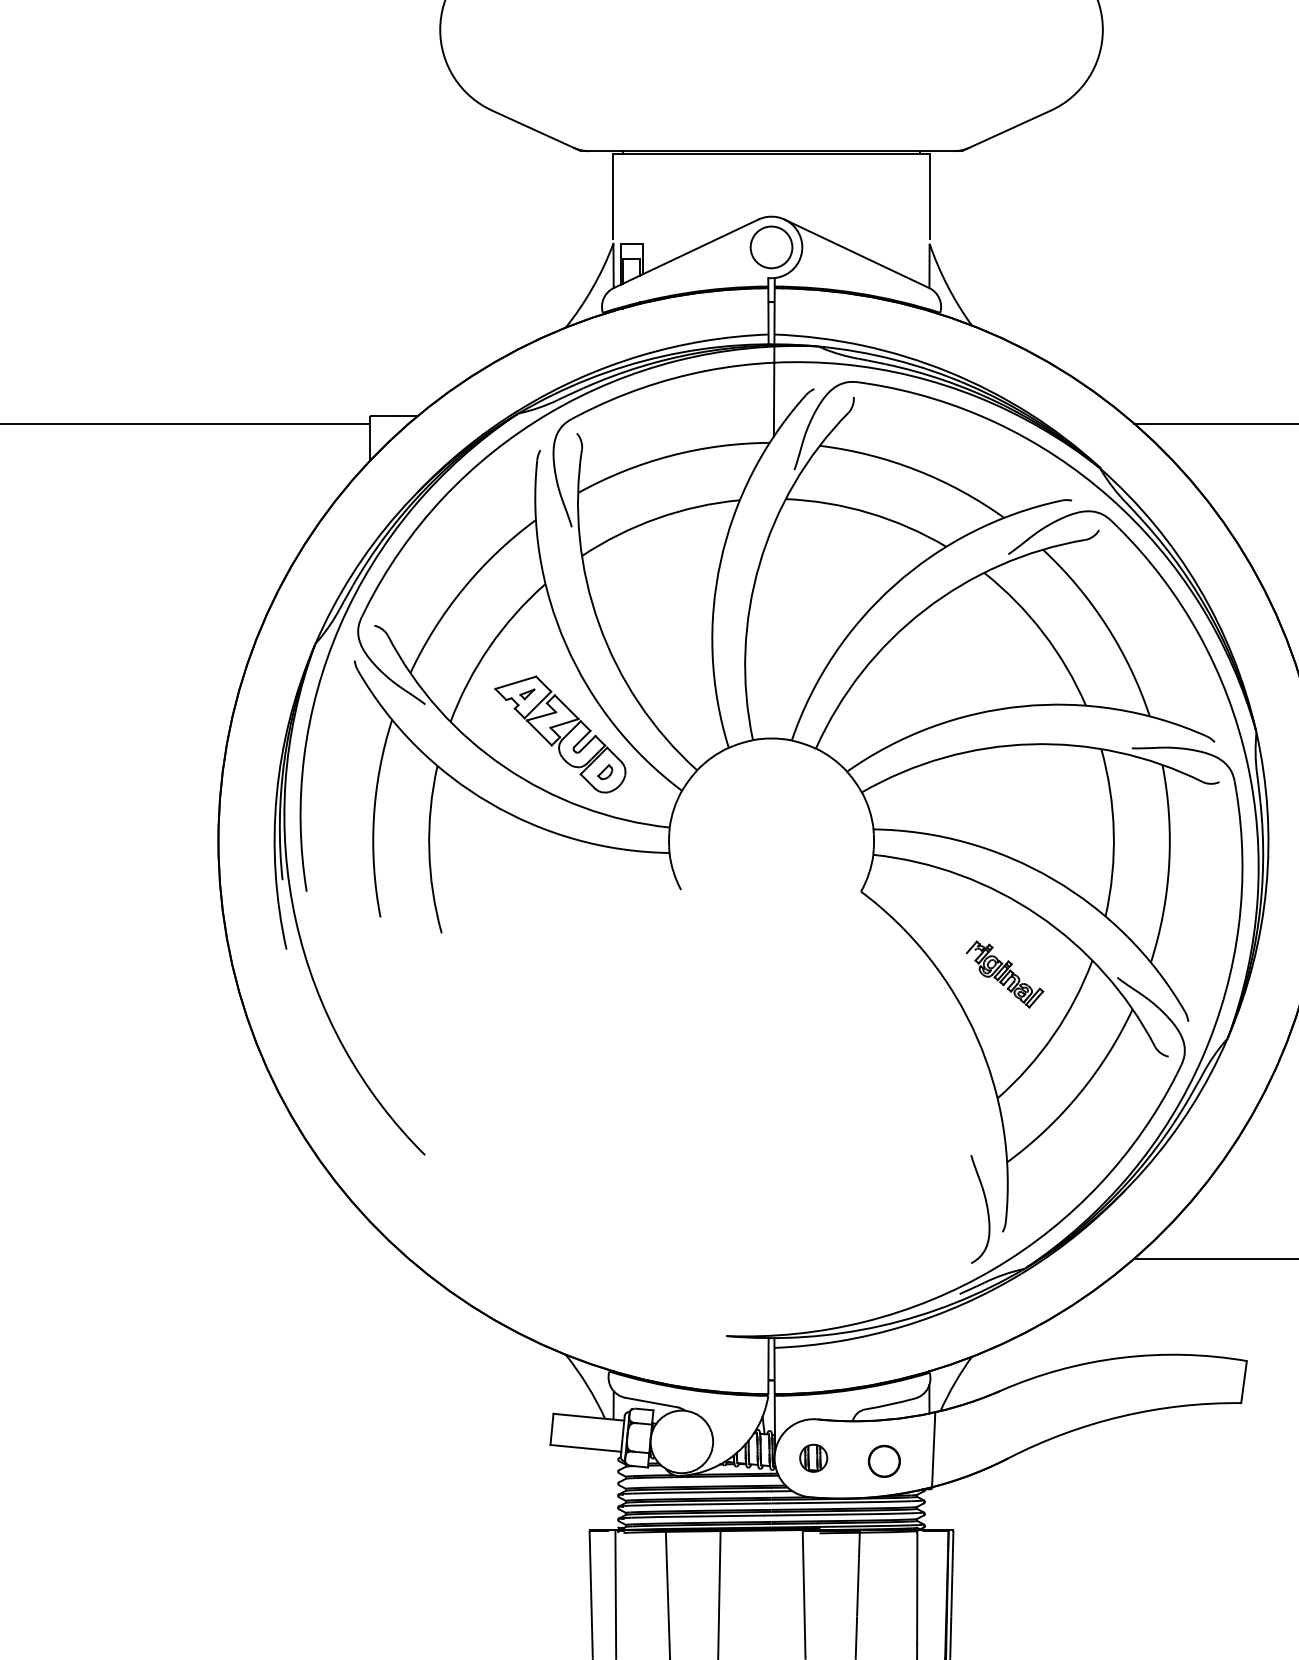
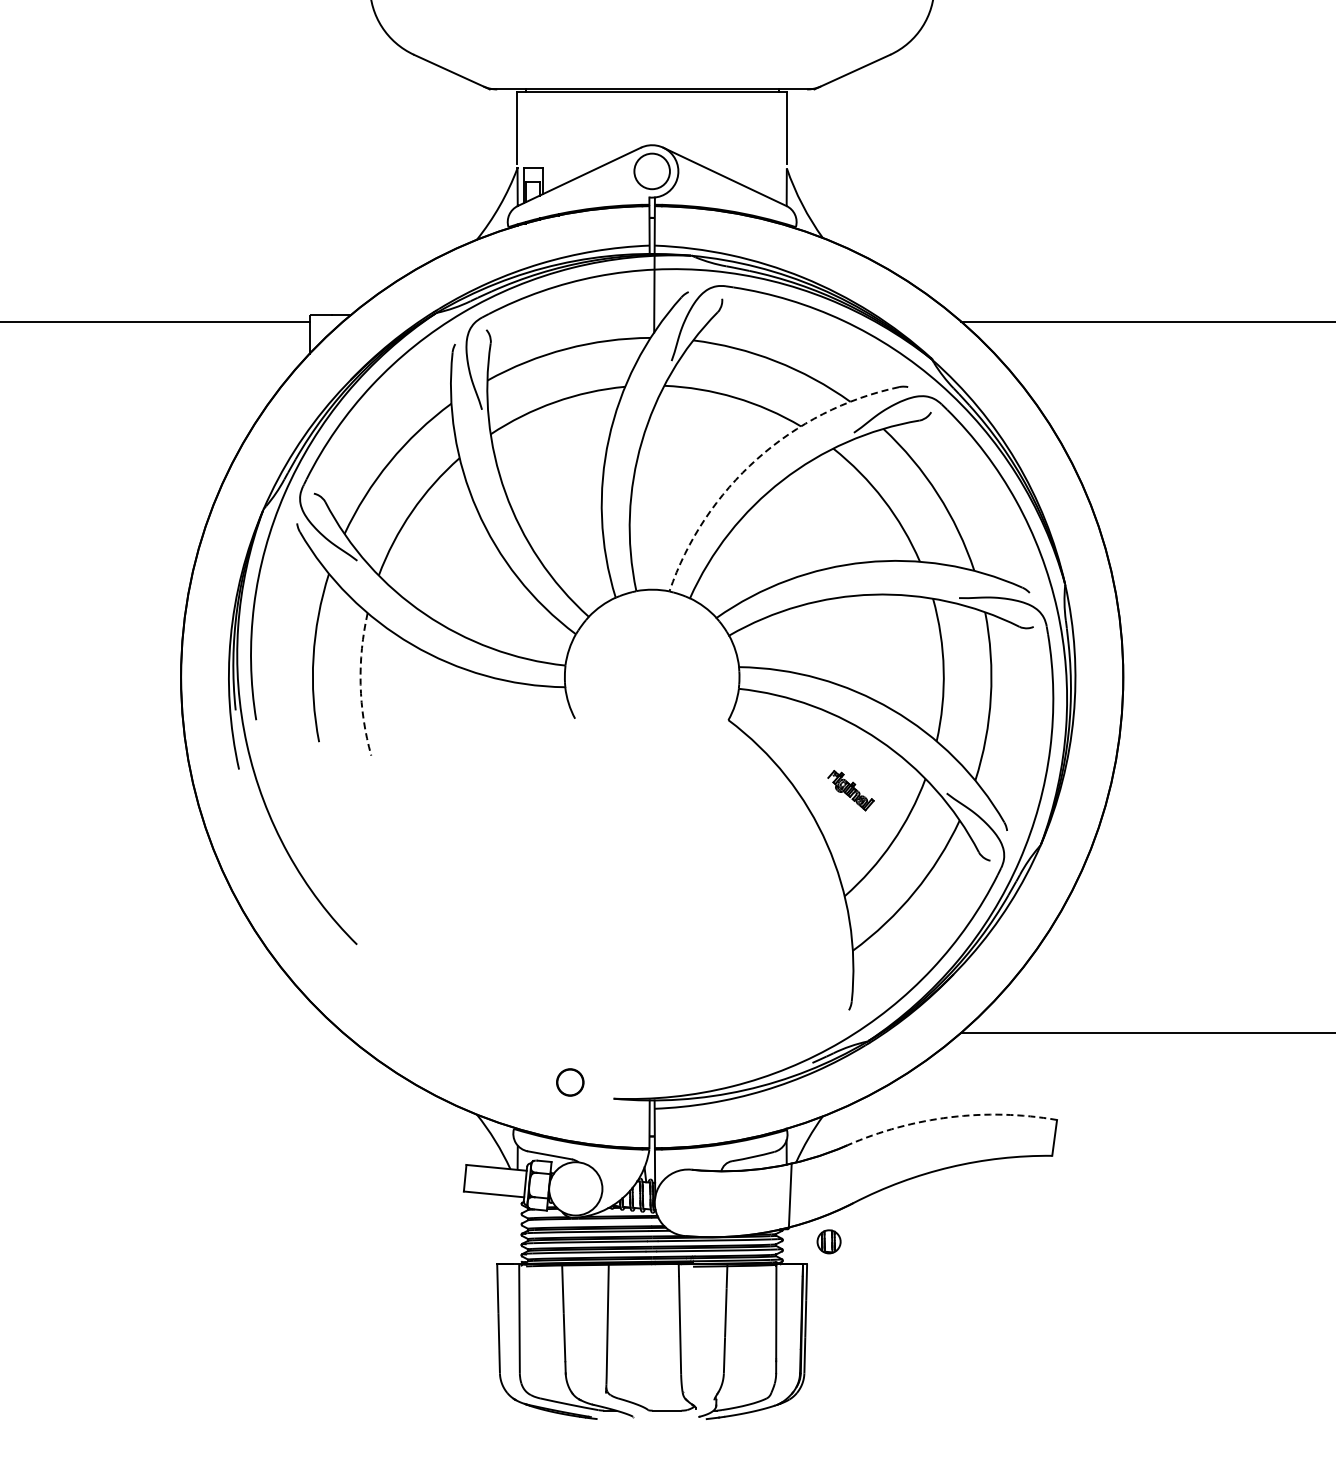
arc: (895, 584) -> (757, 458), solid -> dashed
part: (559, 734) -> (471, 586), removed
arc: (429, 849) -> (360, 684), solid -> dashed
part: (1004, 974) -> (850, 790), size x0.7
curve: (985, 1205) -> (834, 987), removed
arc: (1121, 1358) -> (950, 1117), solid -> dashed
part: (813, 1457) -> (828, 1241), moved
circle: (884, 1461) -> (570, 1082), moved

